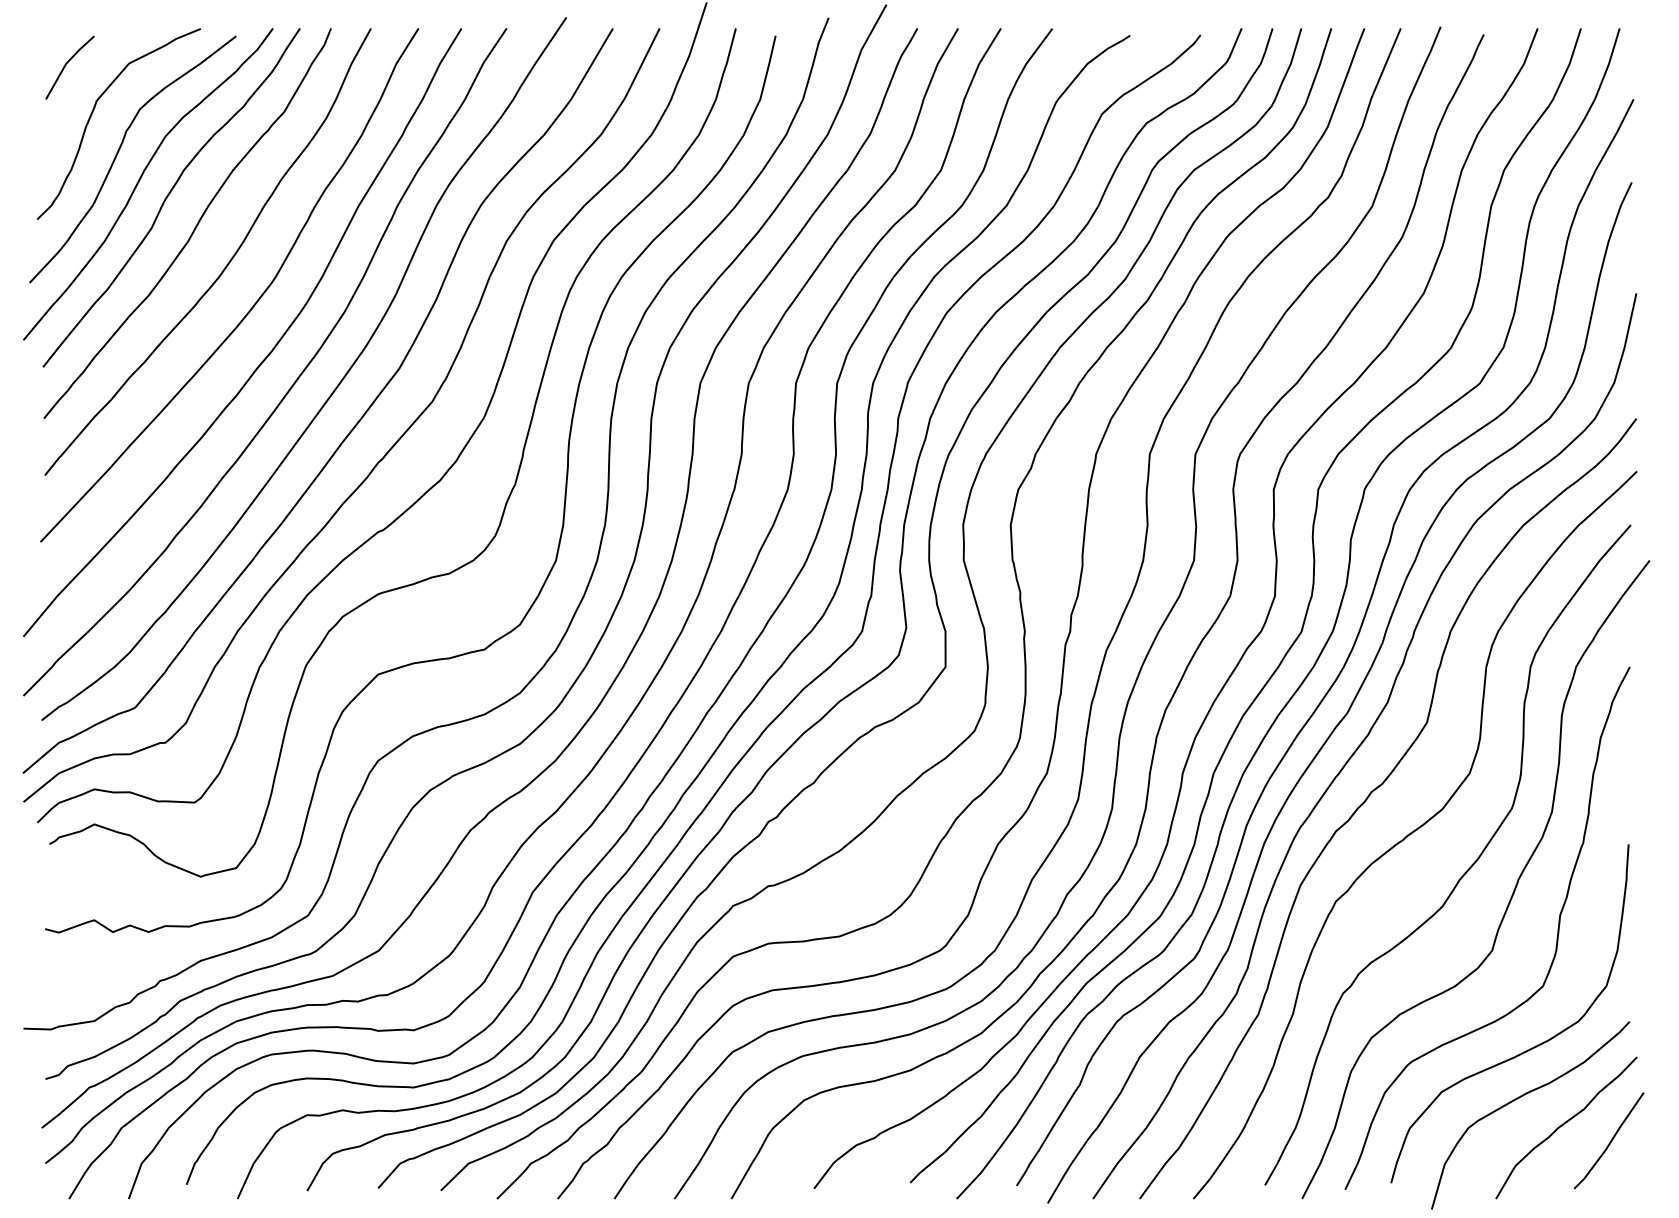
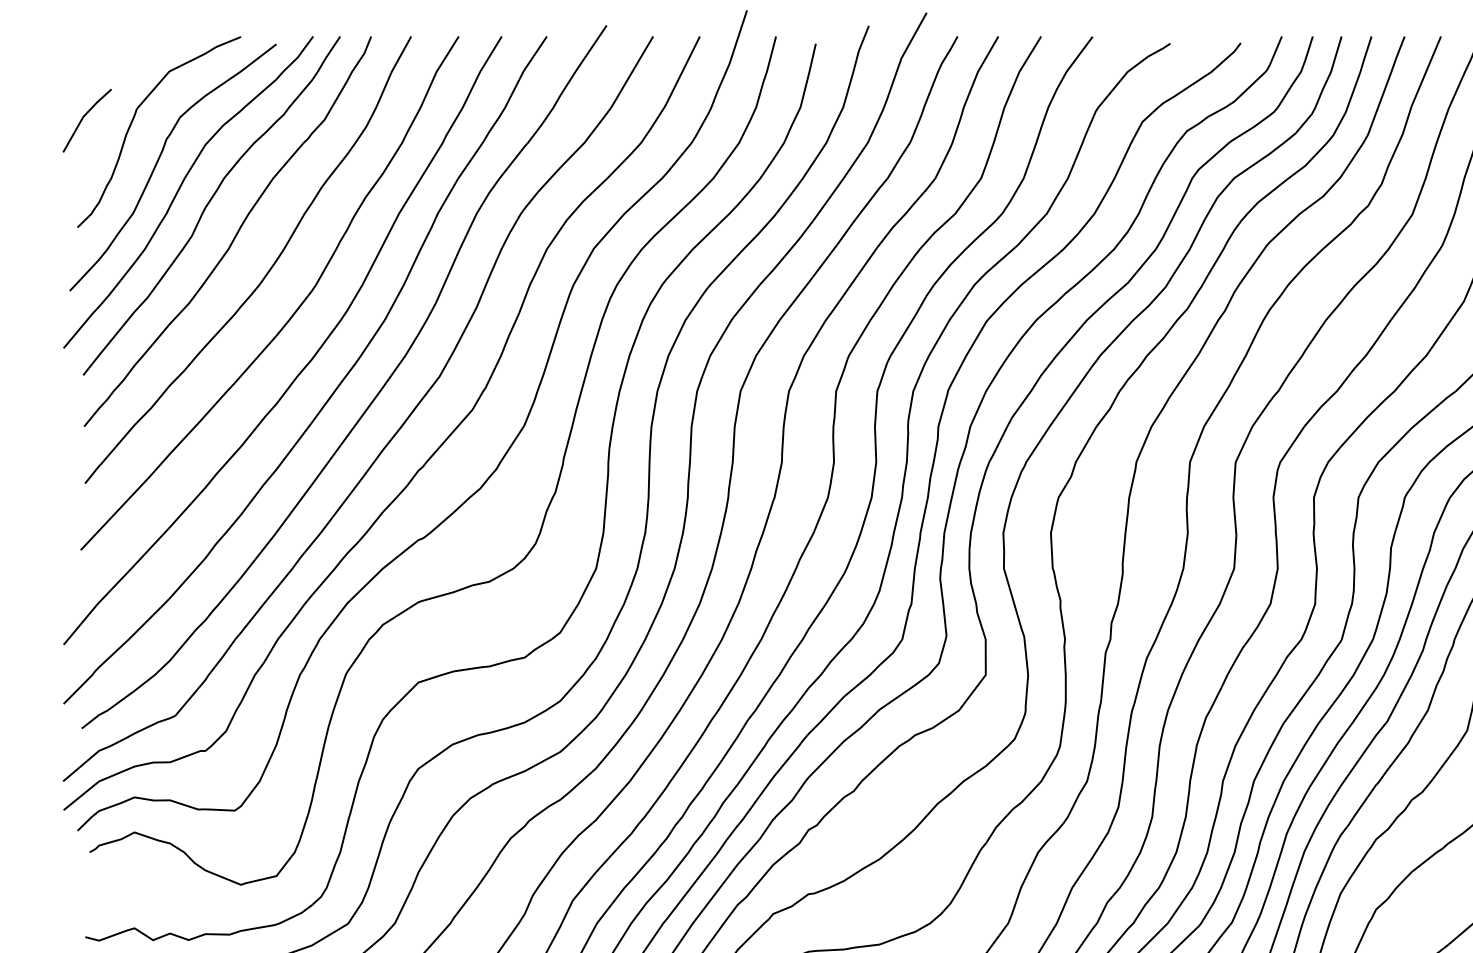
line: (66, 65) -> (83, 118), moved

